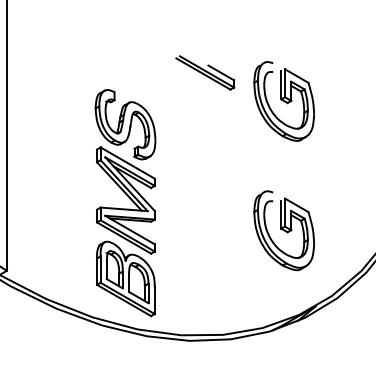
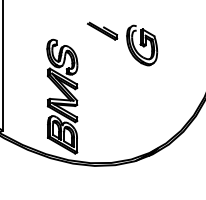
part: (284, 230) -> (142, 110), removed

